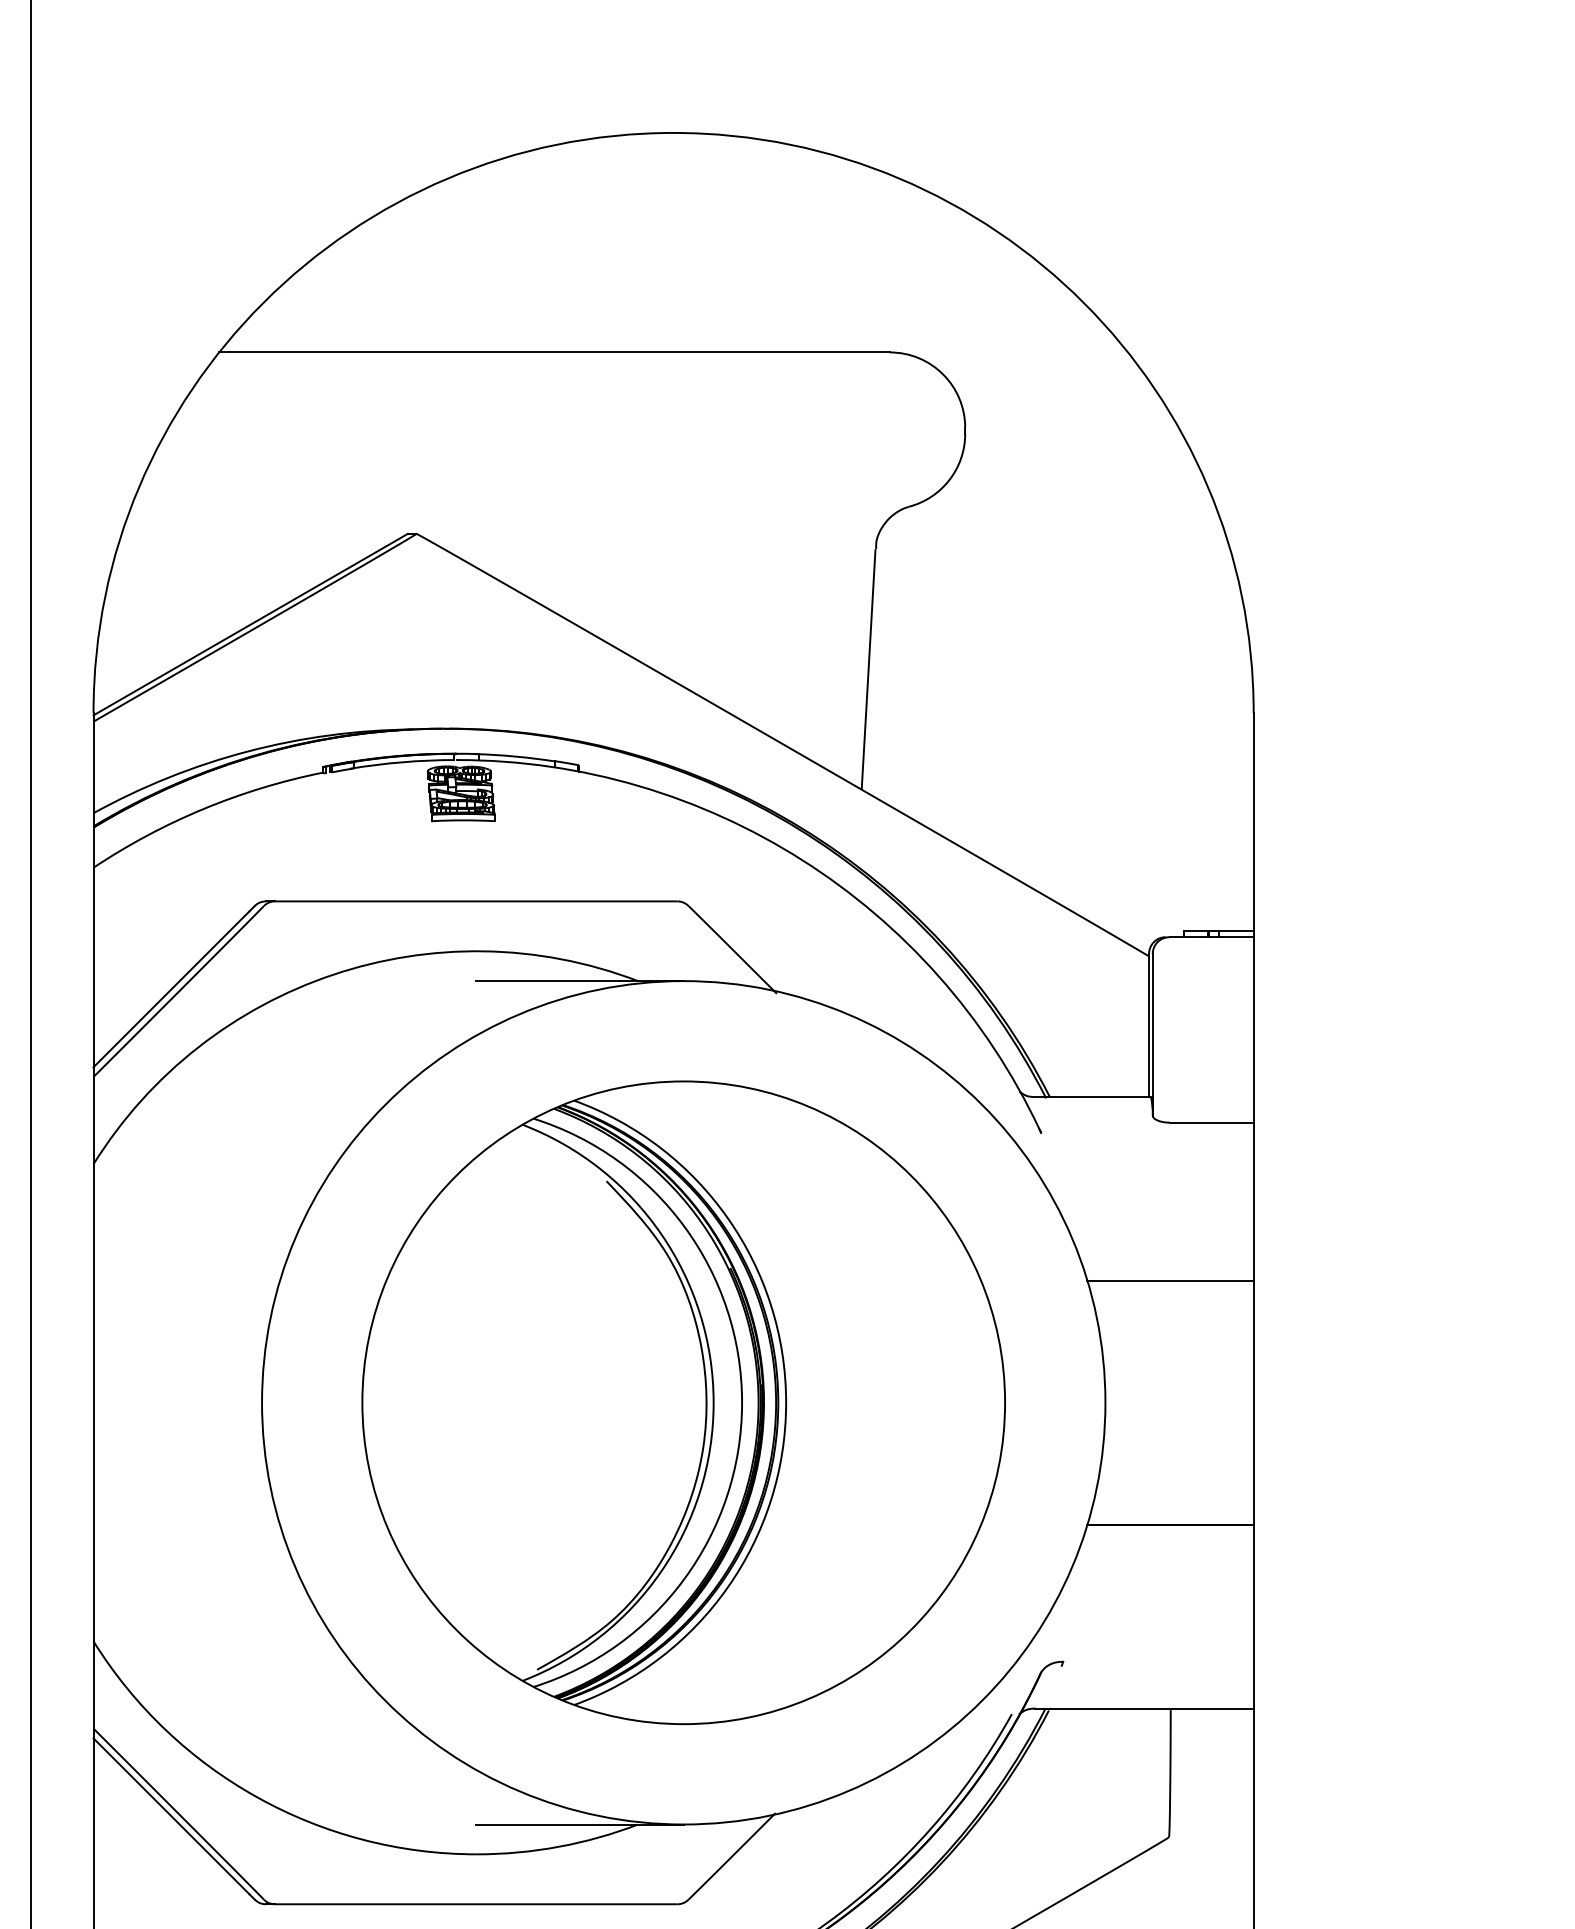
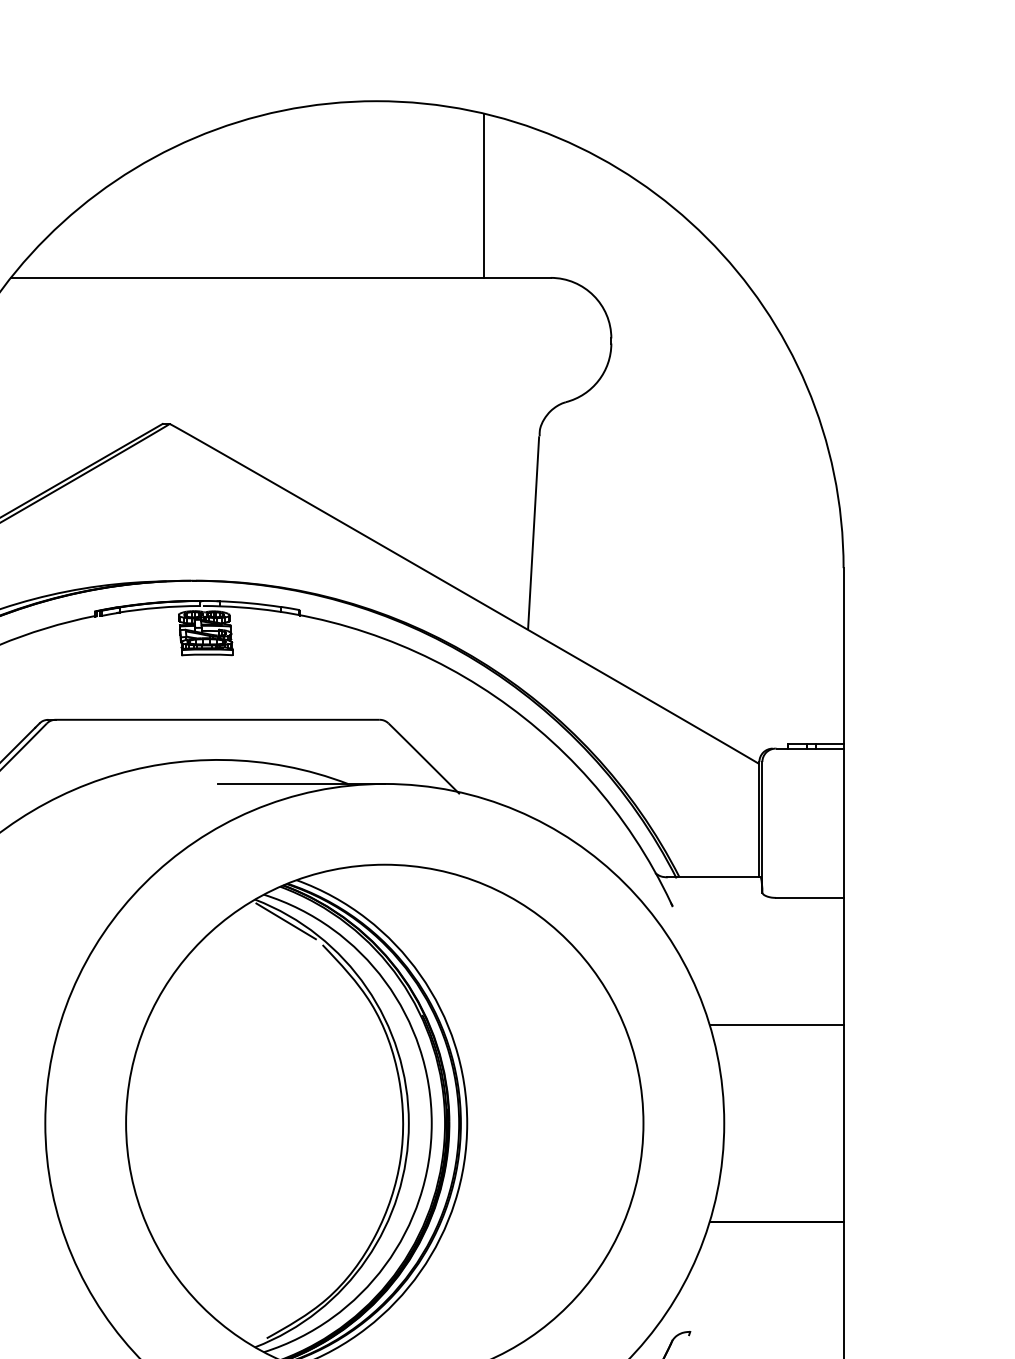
line: (806, 250) -> (483, 195), added
line: (561, 1151) -> (286, 921), added

